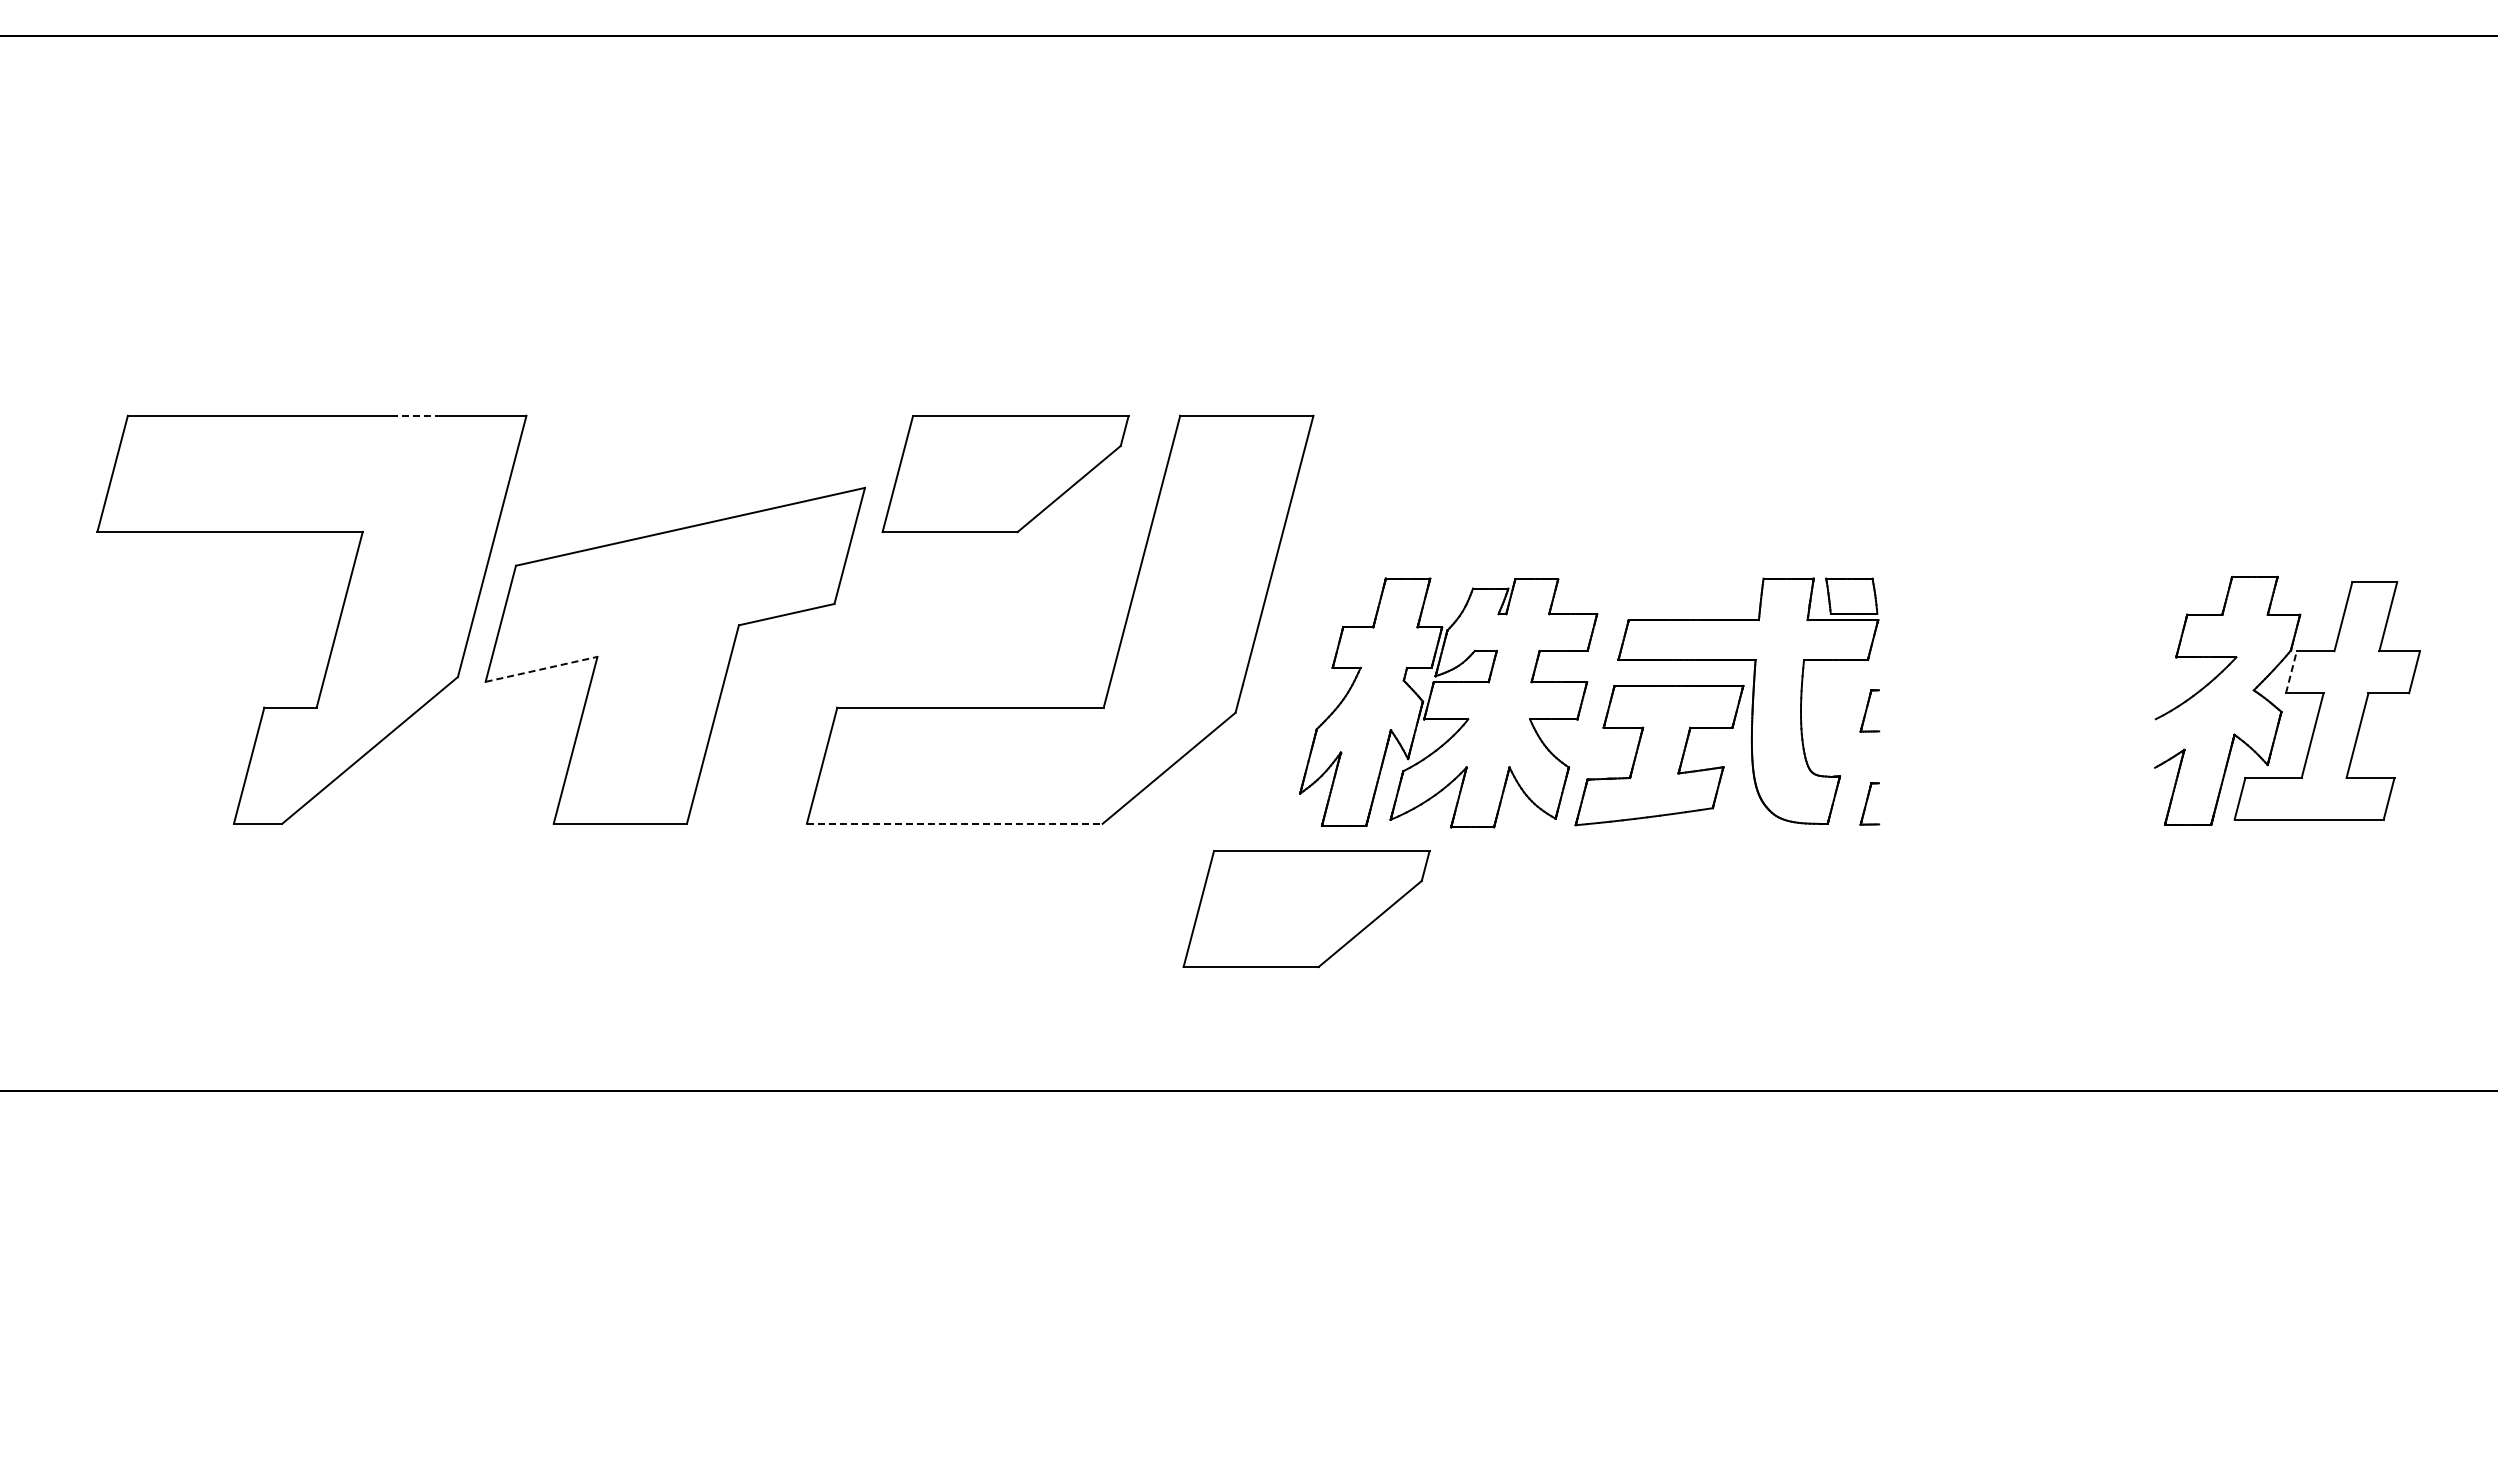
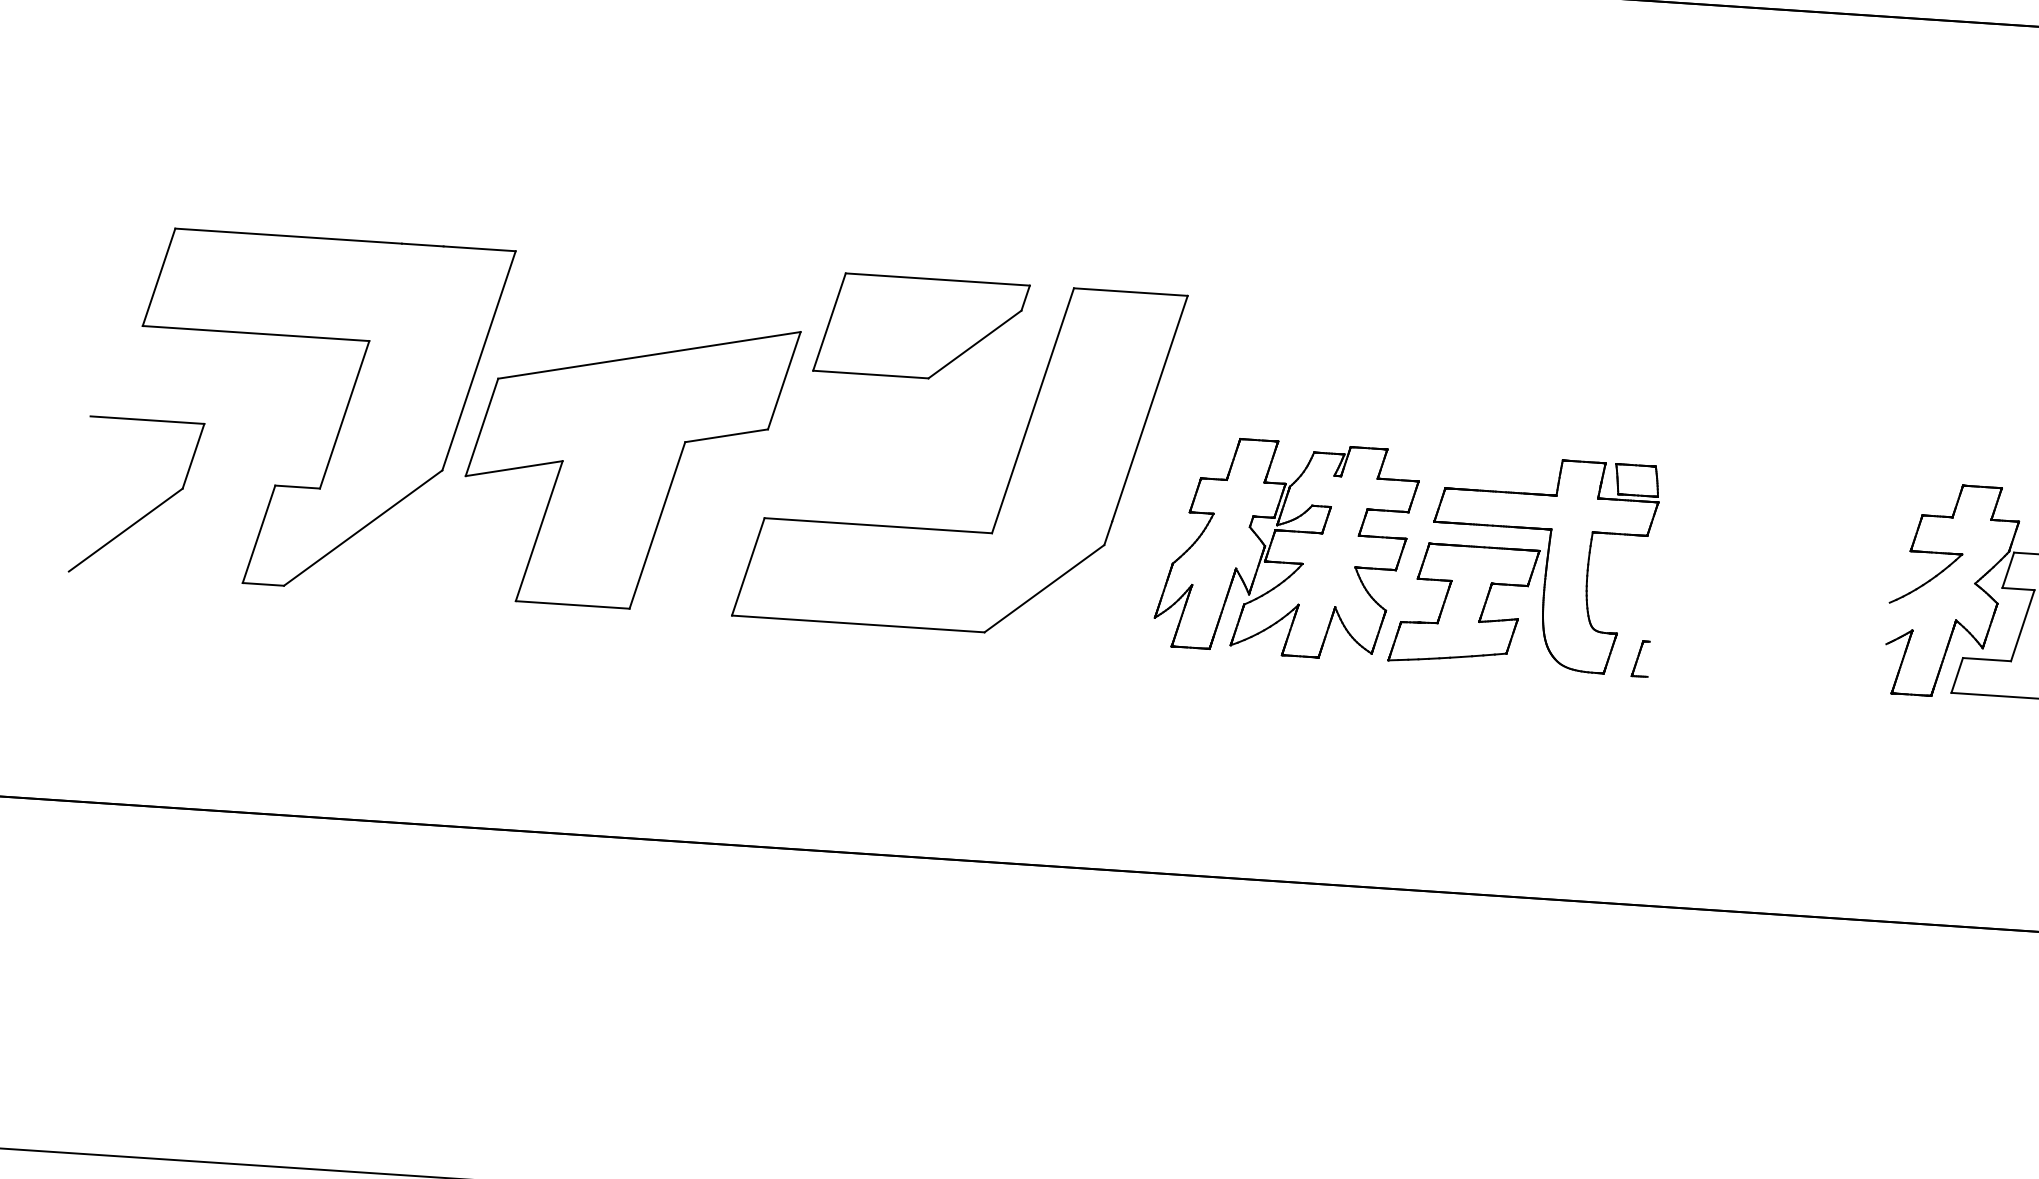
line: (417, 415) -> (422, 244), dashed -> solid
line: (542, 669) -> (514, 468), dashed -> solid
line: (2291, 672) -> (2008, 570), dashed -> solid
part: (1869, 710) -> (1645, 579), removed
part: (117, 749) -> (147, 512), added
line: (954, 823) -> (858, 623), dashed -> solid
part: (1306, 909) -> (1153, 717), removed

